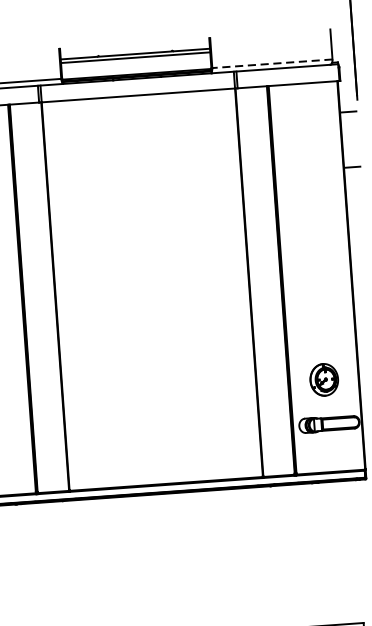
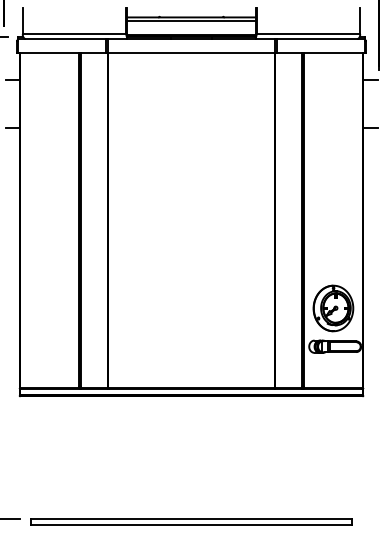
line: (272, 64) -> (308, 34), dashed -> solid
part: (324, 379) -> (333, 308), size x1.67

